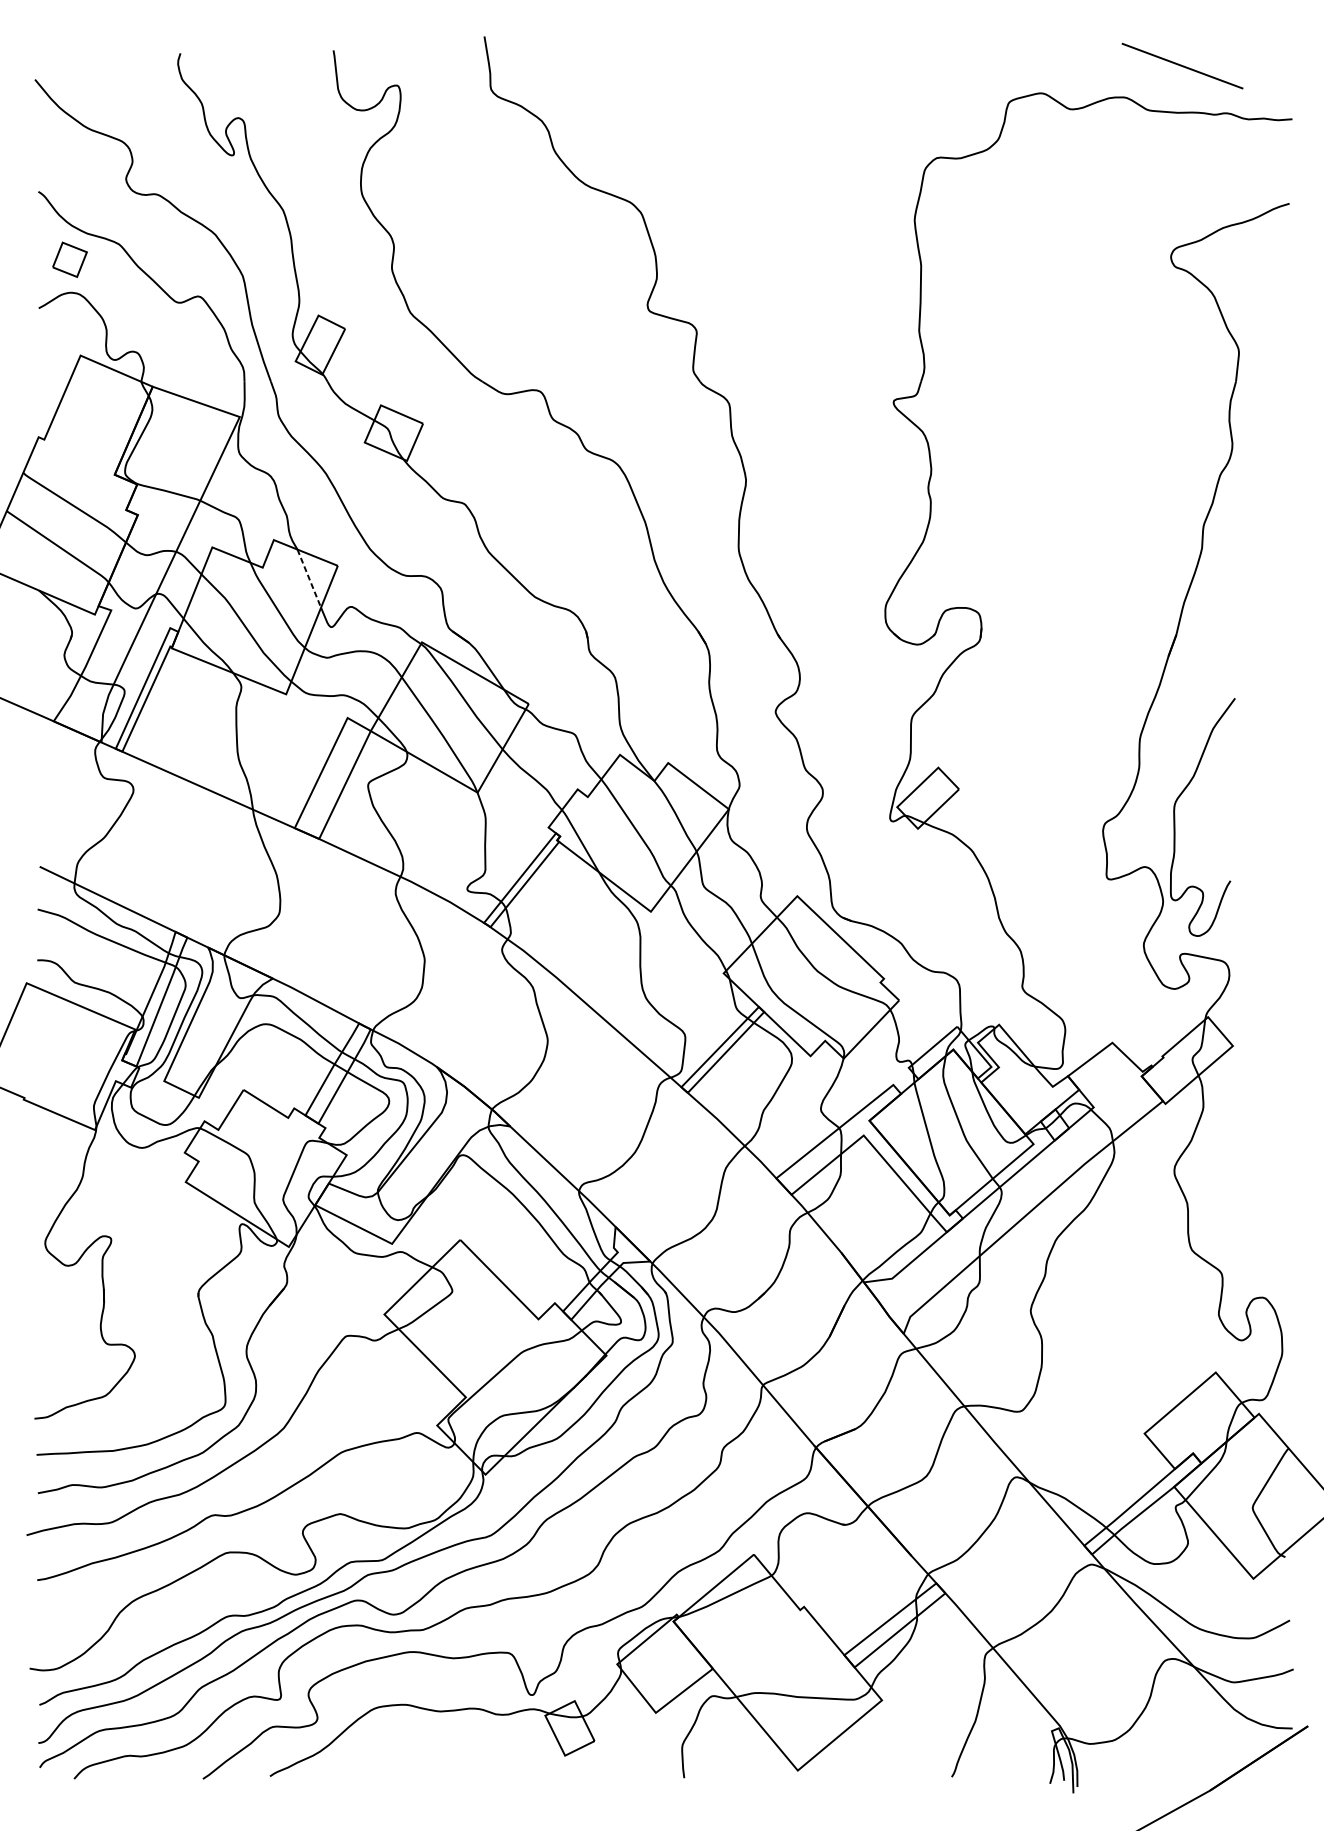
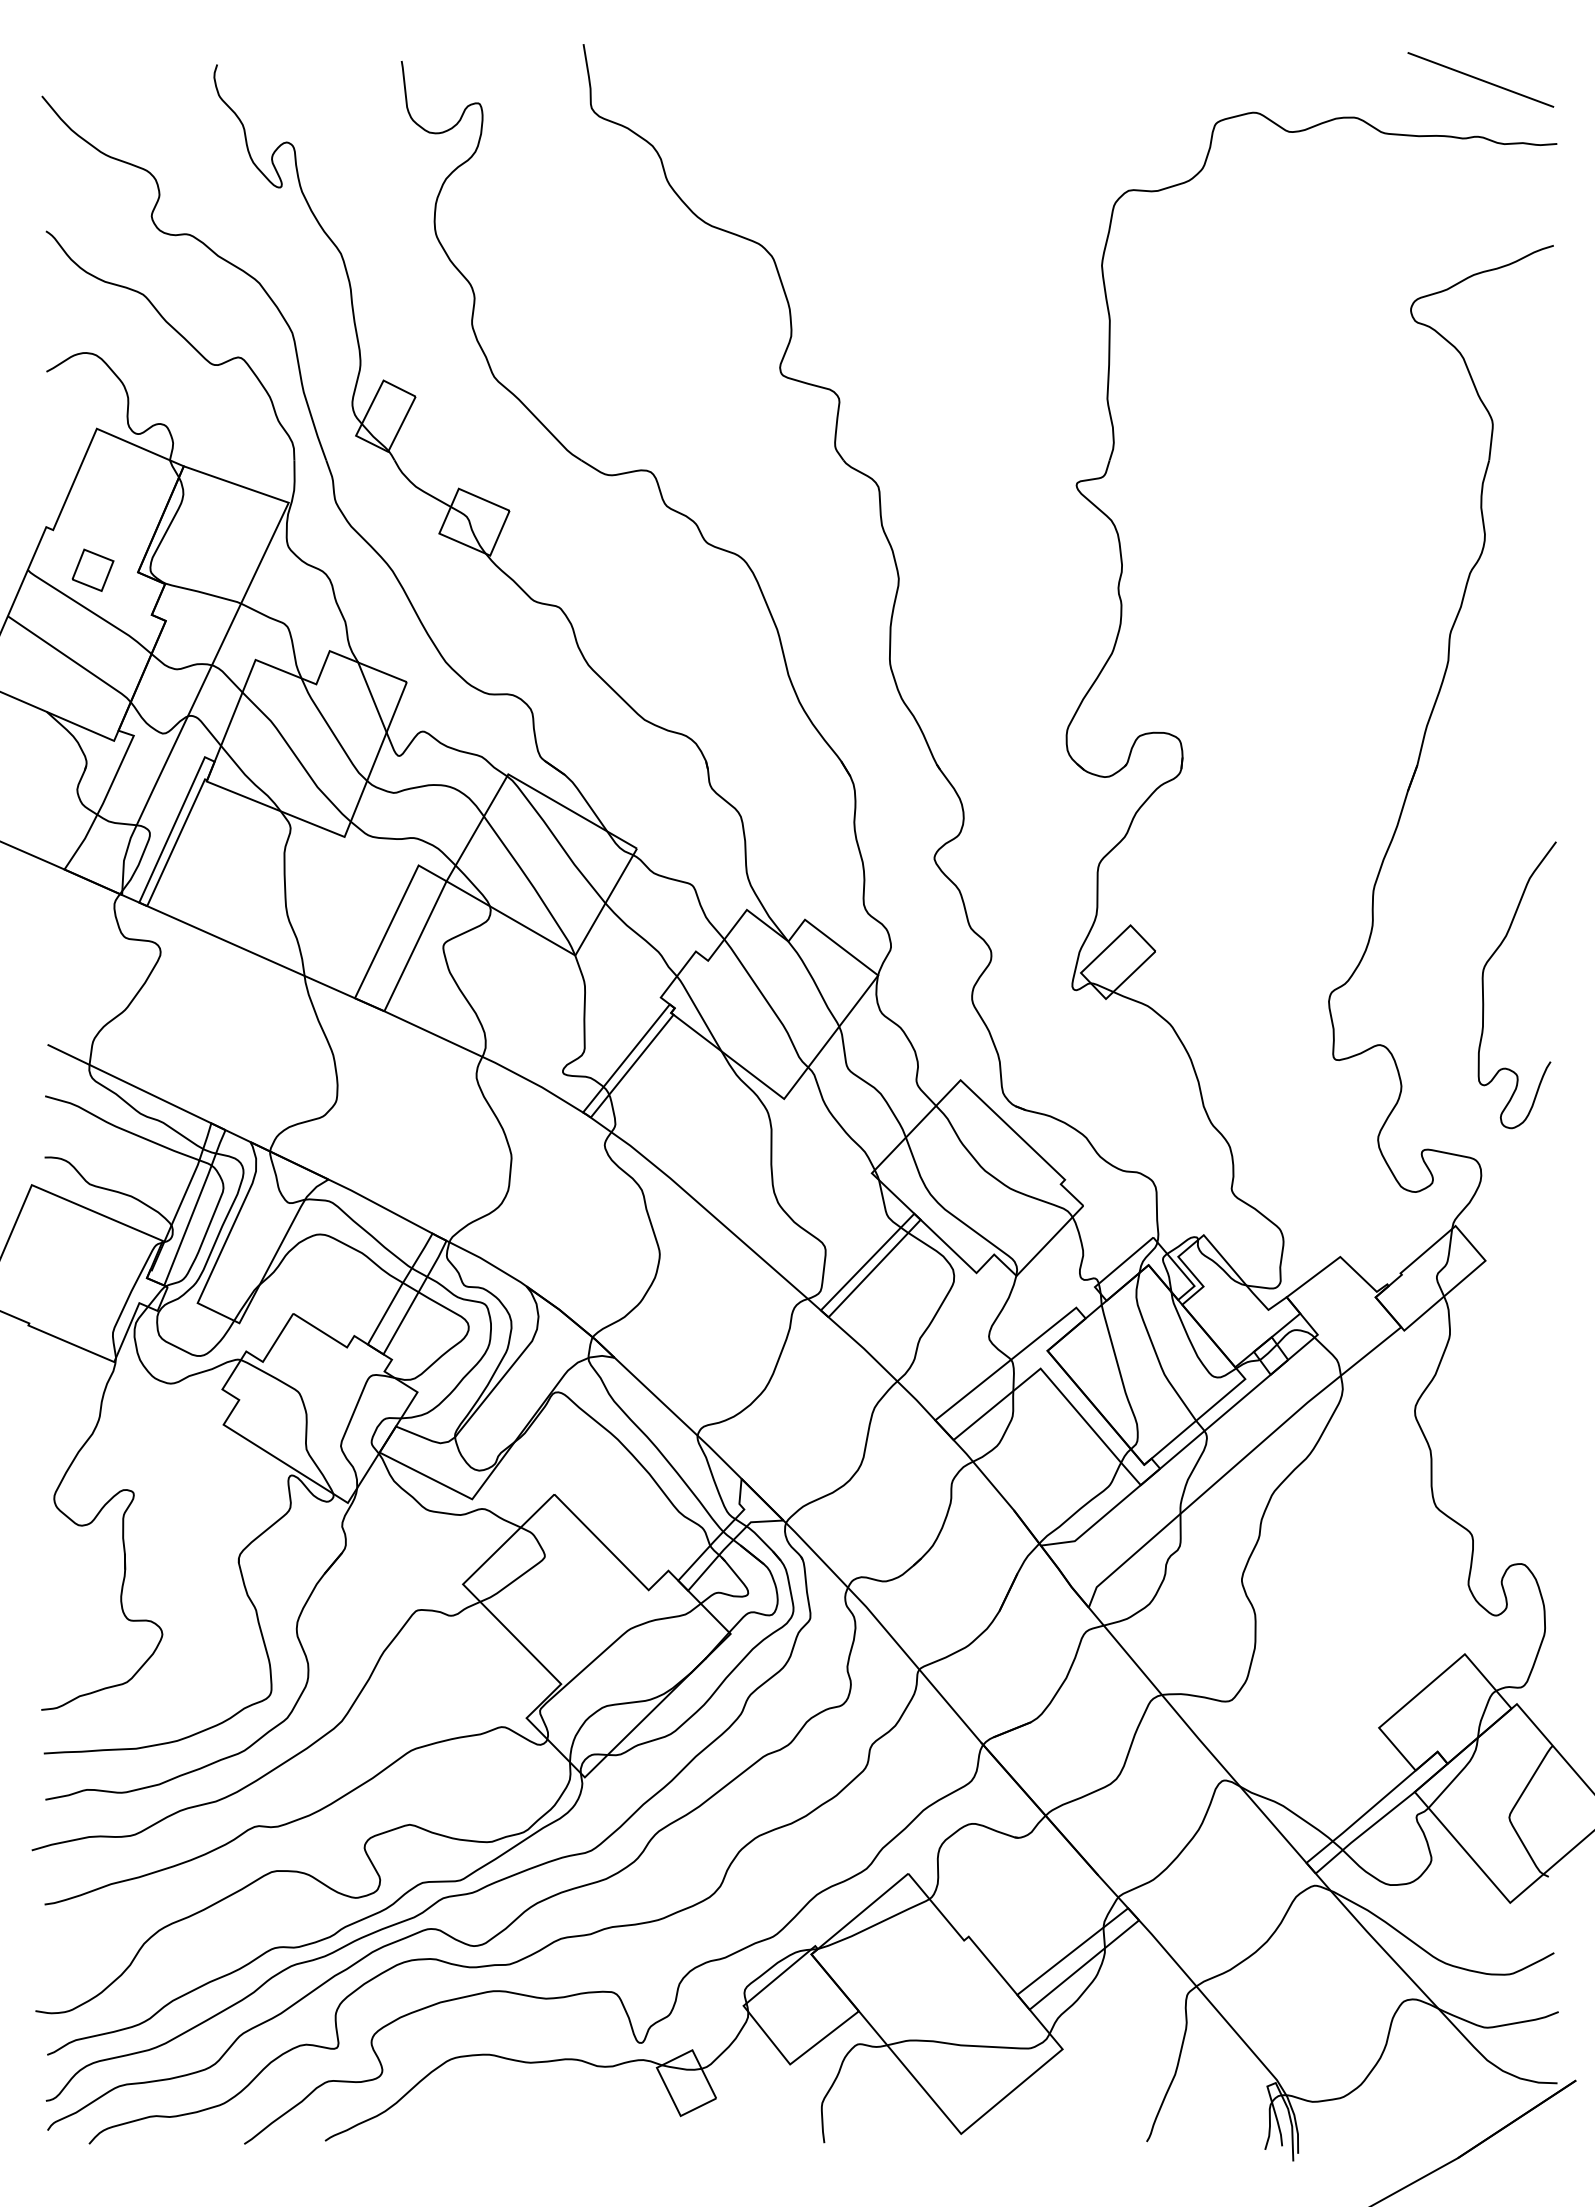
line: (1182, 65) -> (1480, 79), moved
part: (69, 259) -> (92, 569), moved
line: (309, 578) -> (372, 697), dashed -> solid
curve: (1174, 817) -> (1483, 985), moved

